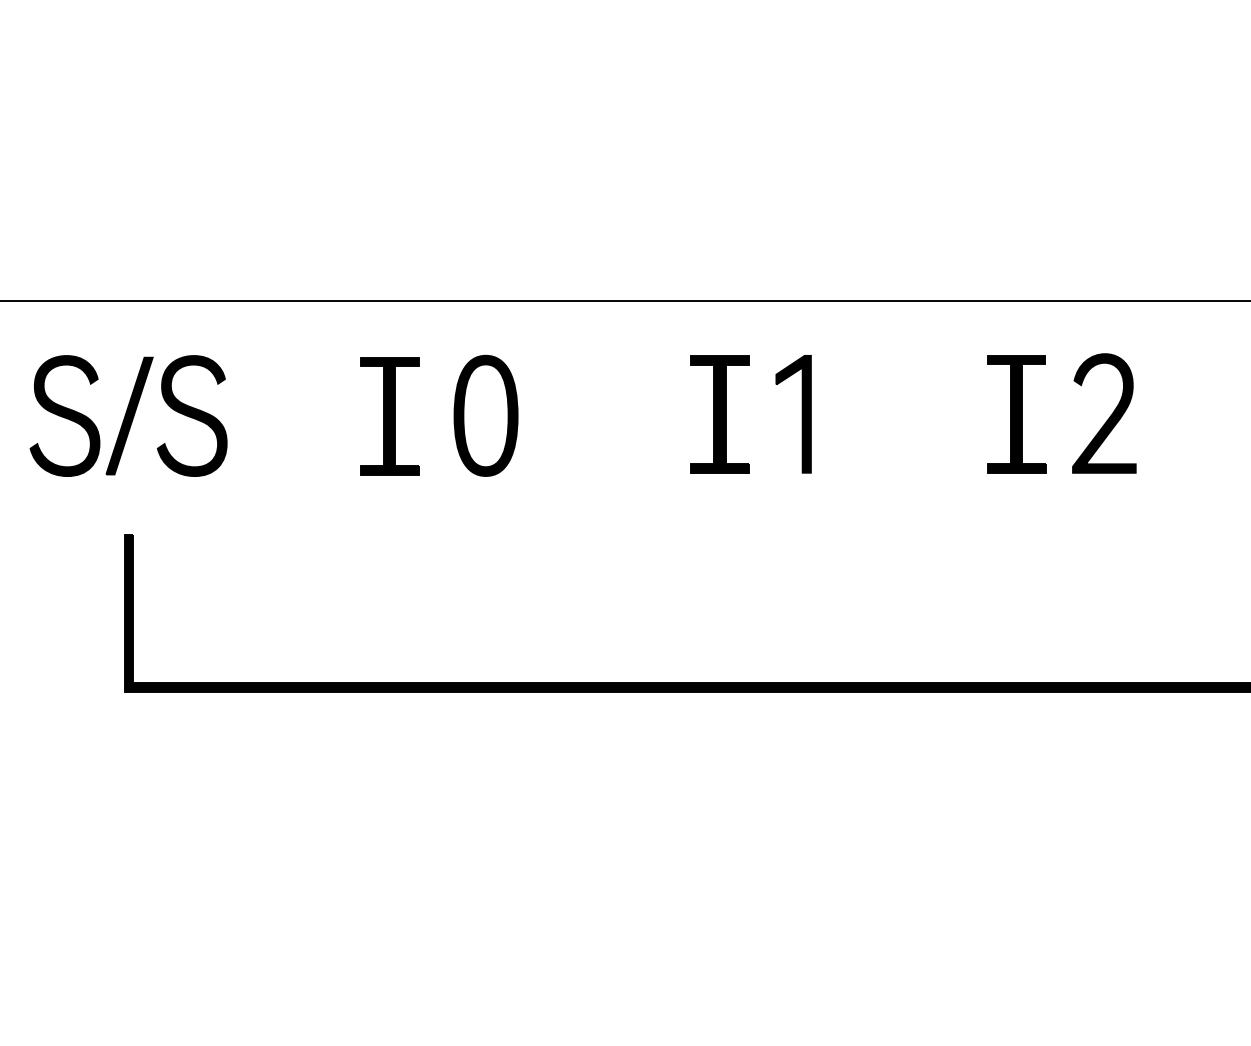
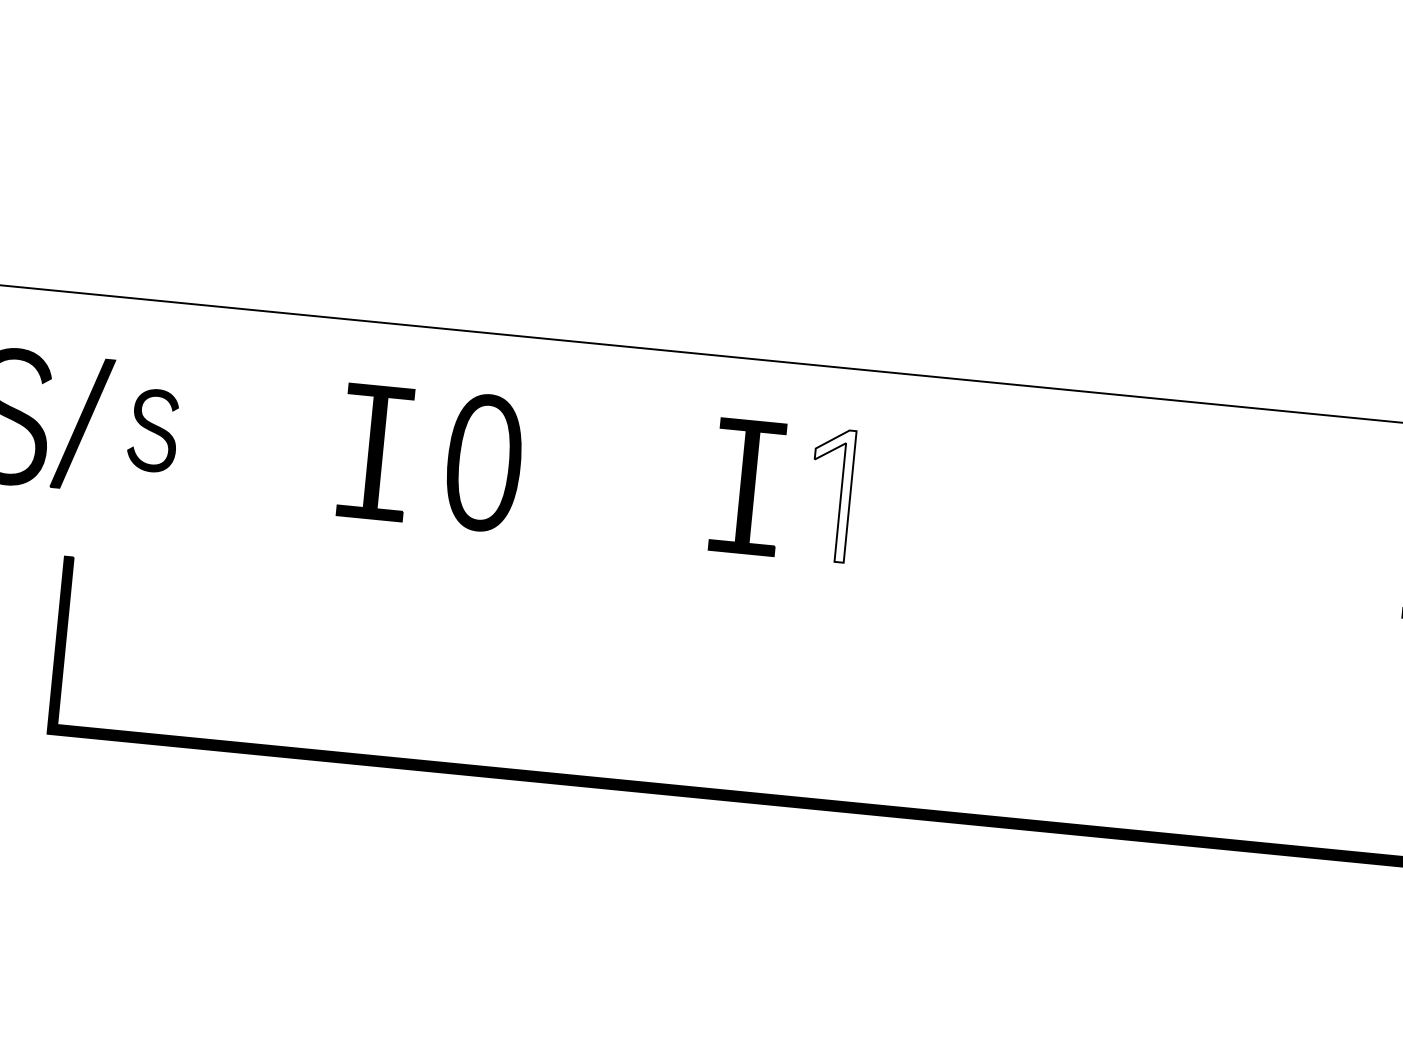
fill: (793, 413) -> (830, 494), removed
part: (1104, 413) -> (1180, 528), removed
part: (1016, 414) -> (1081, 519), removed
part: (192, 415) -> (153, 430), size x0.6

